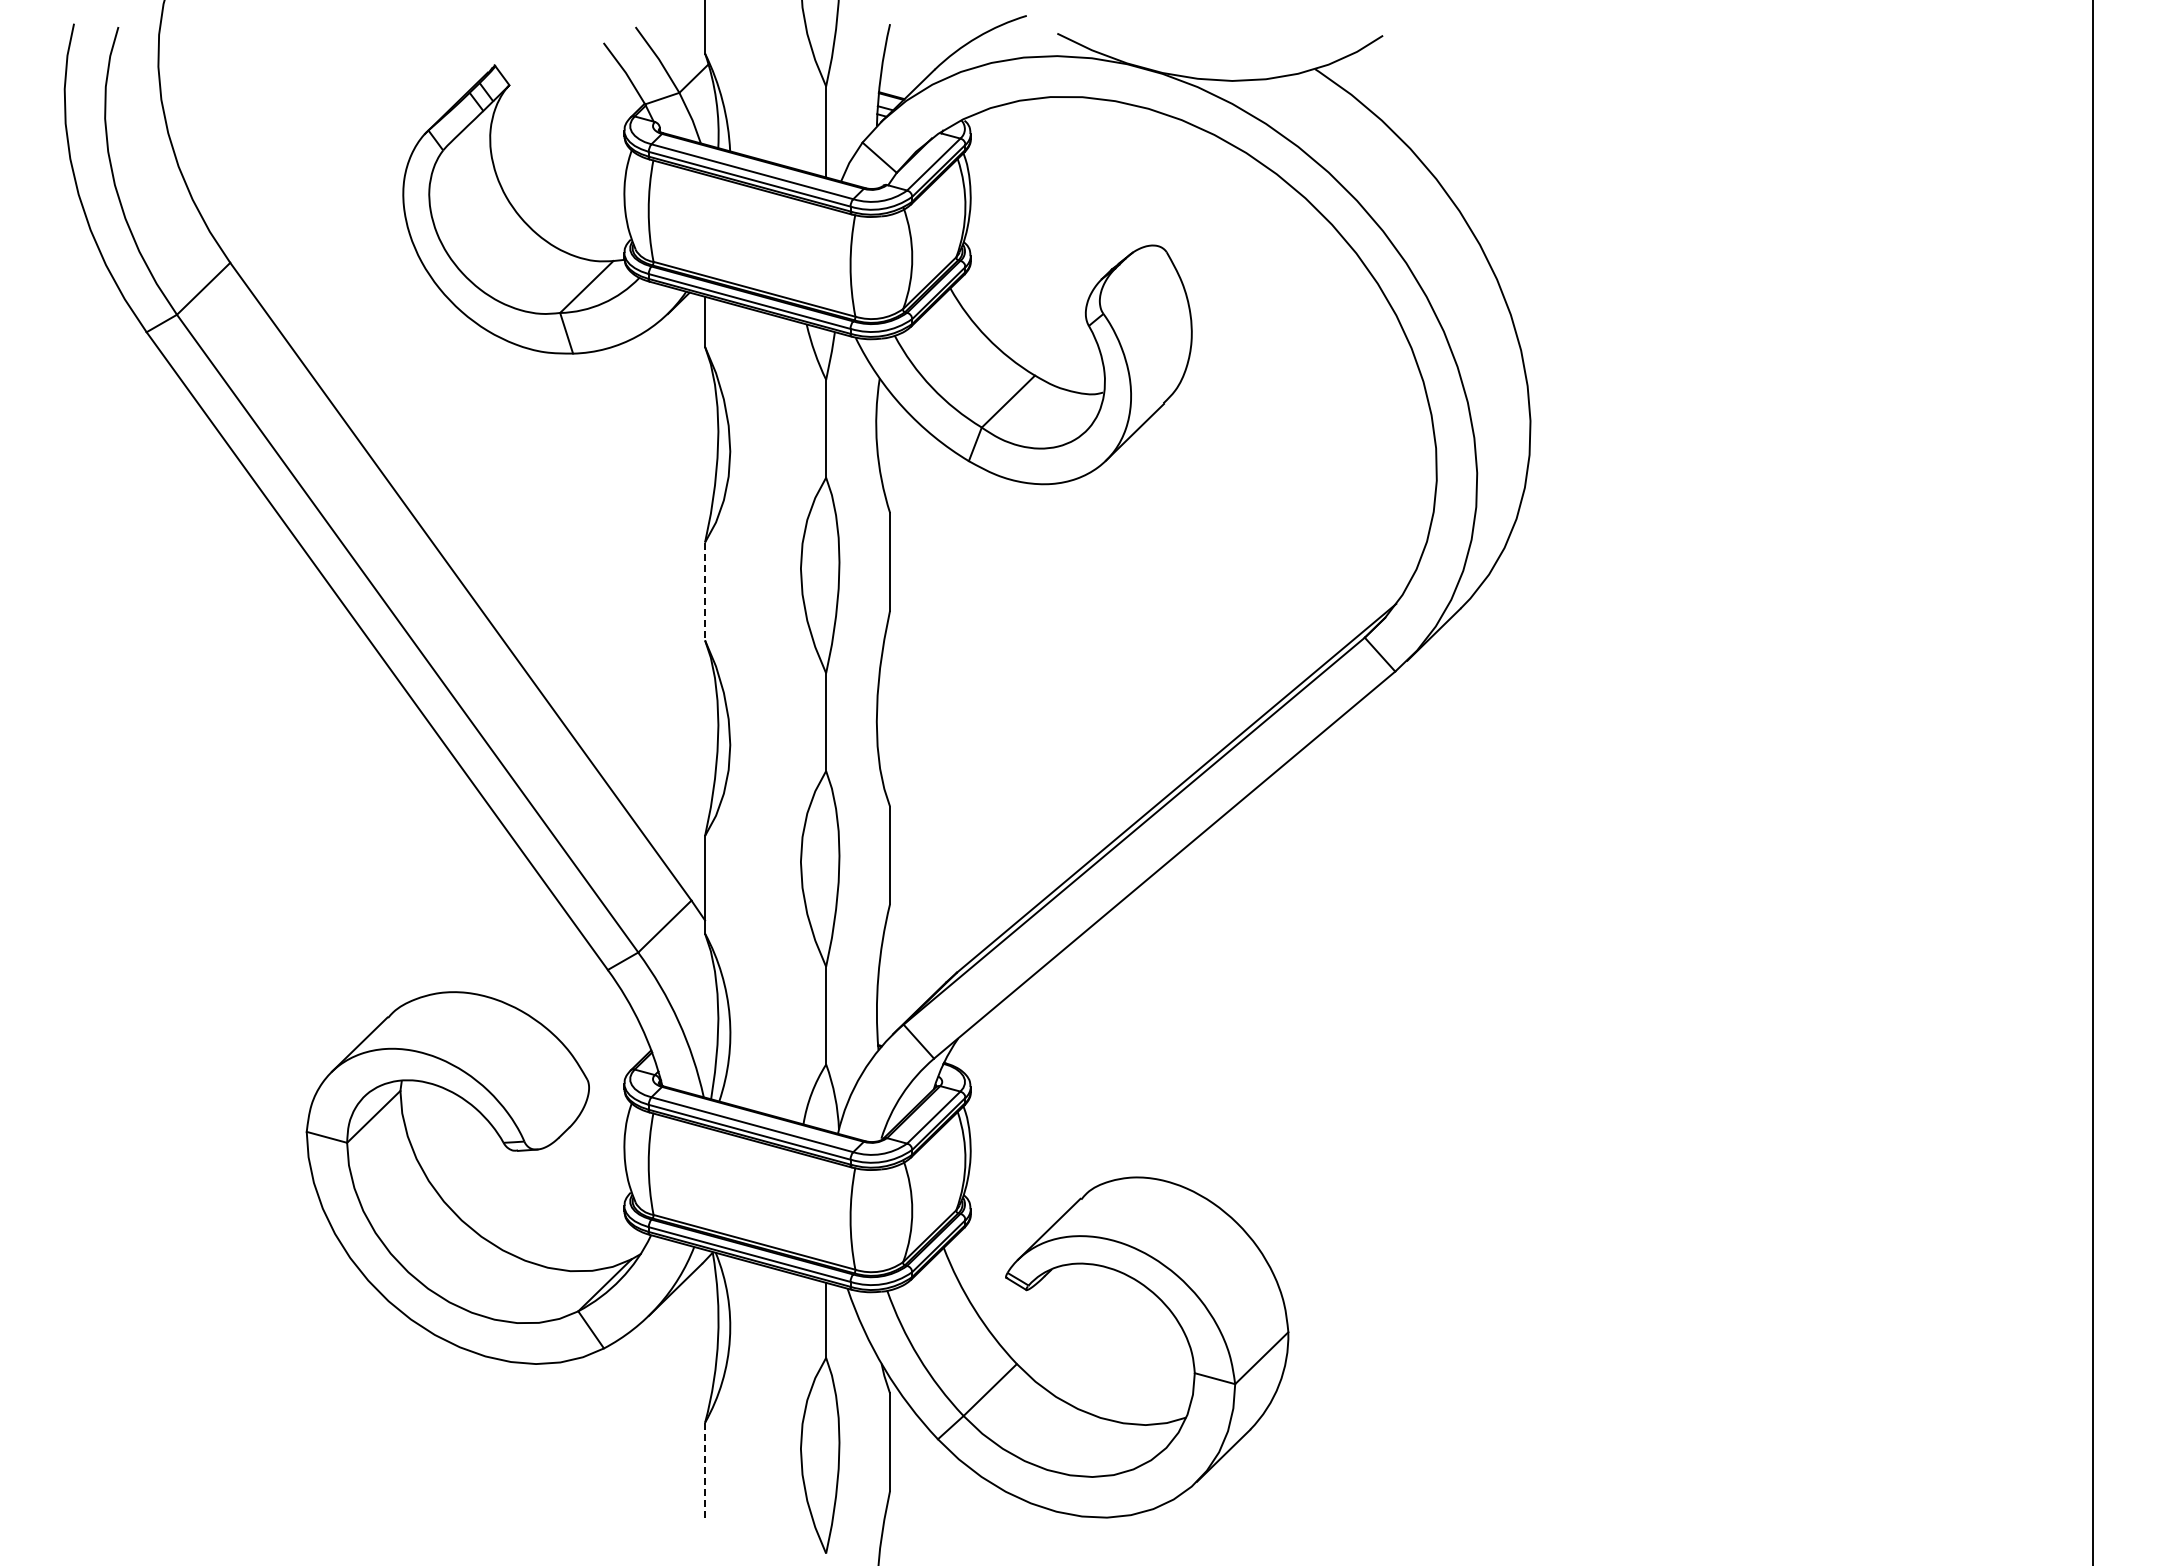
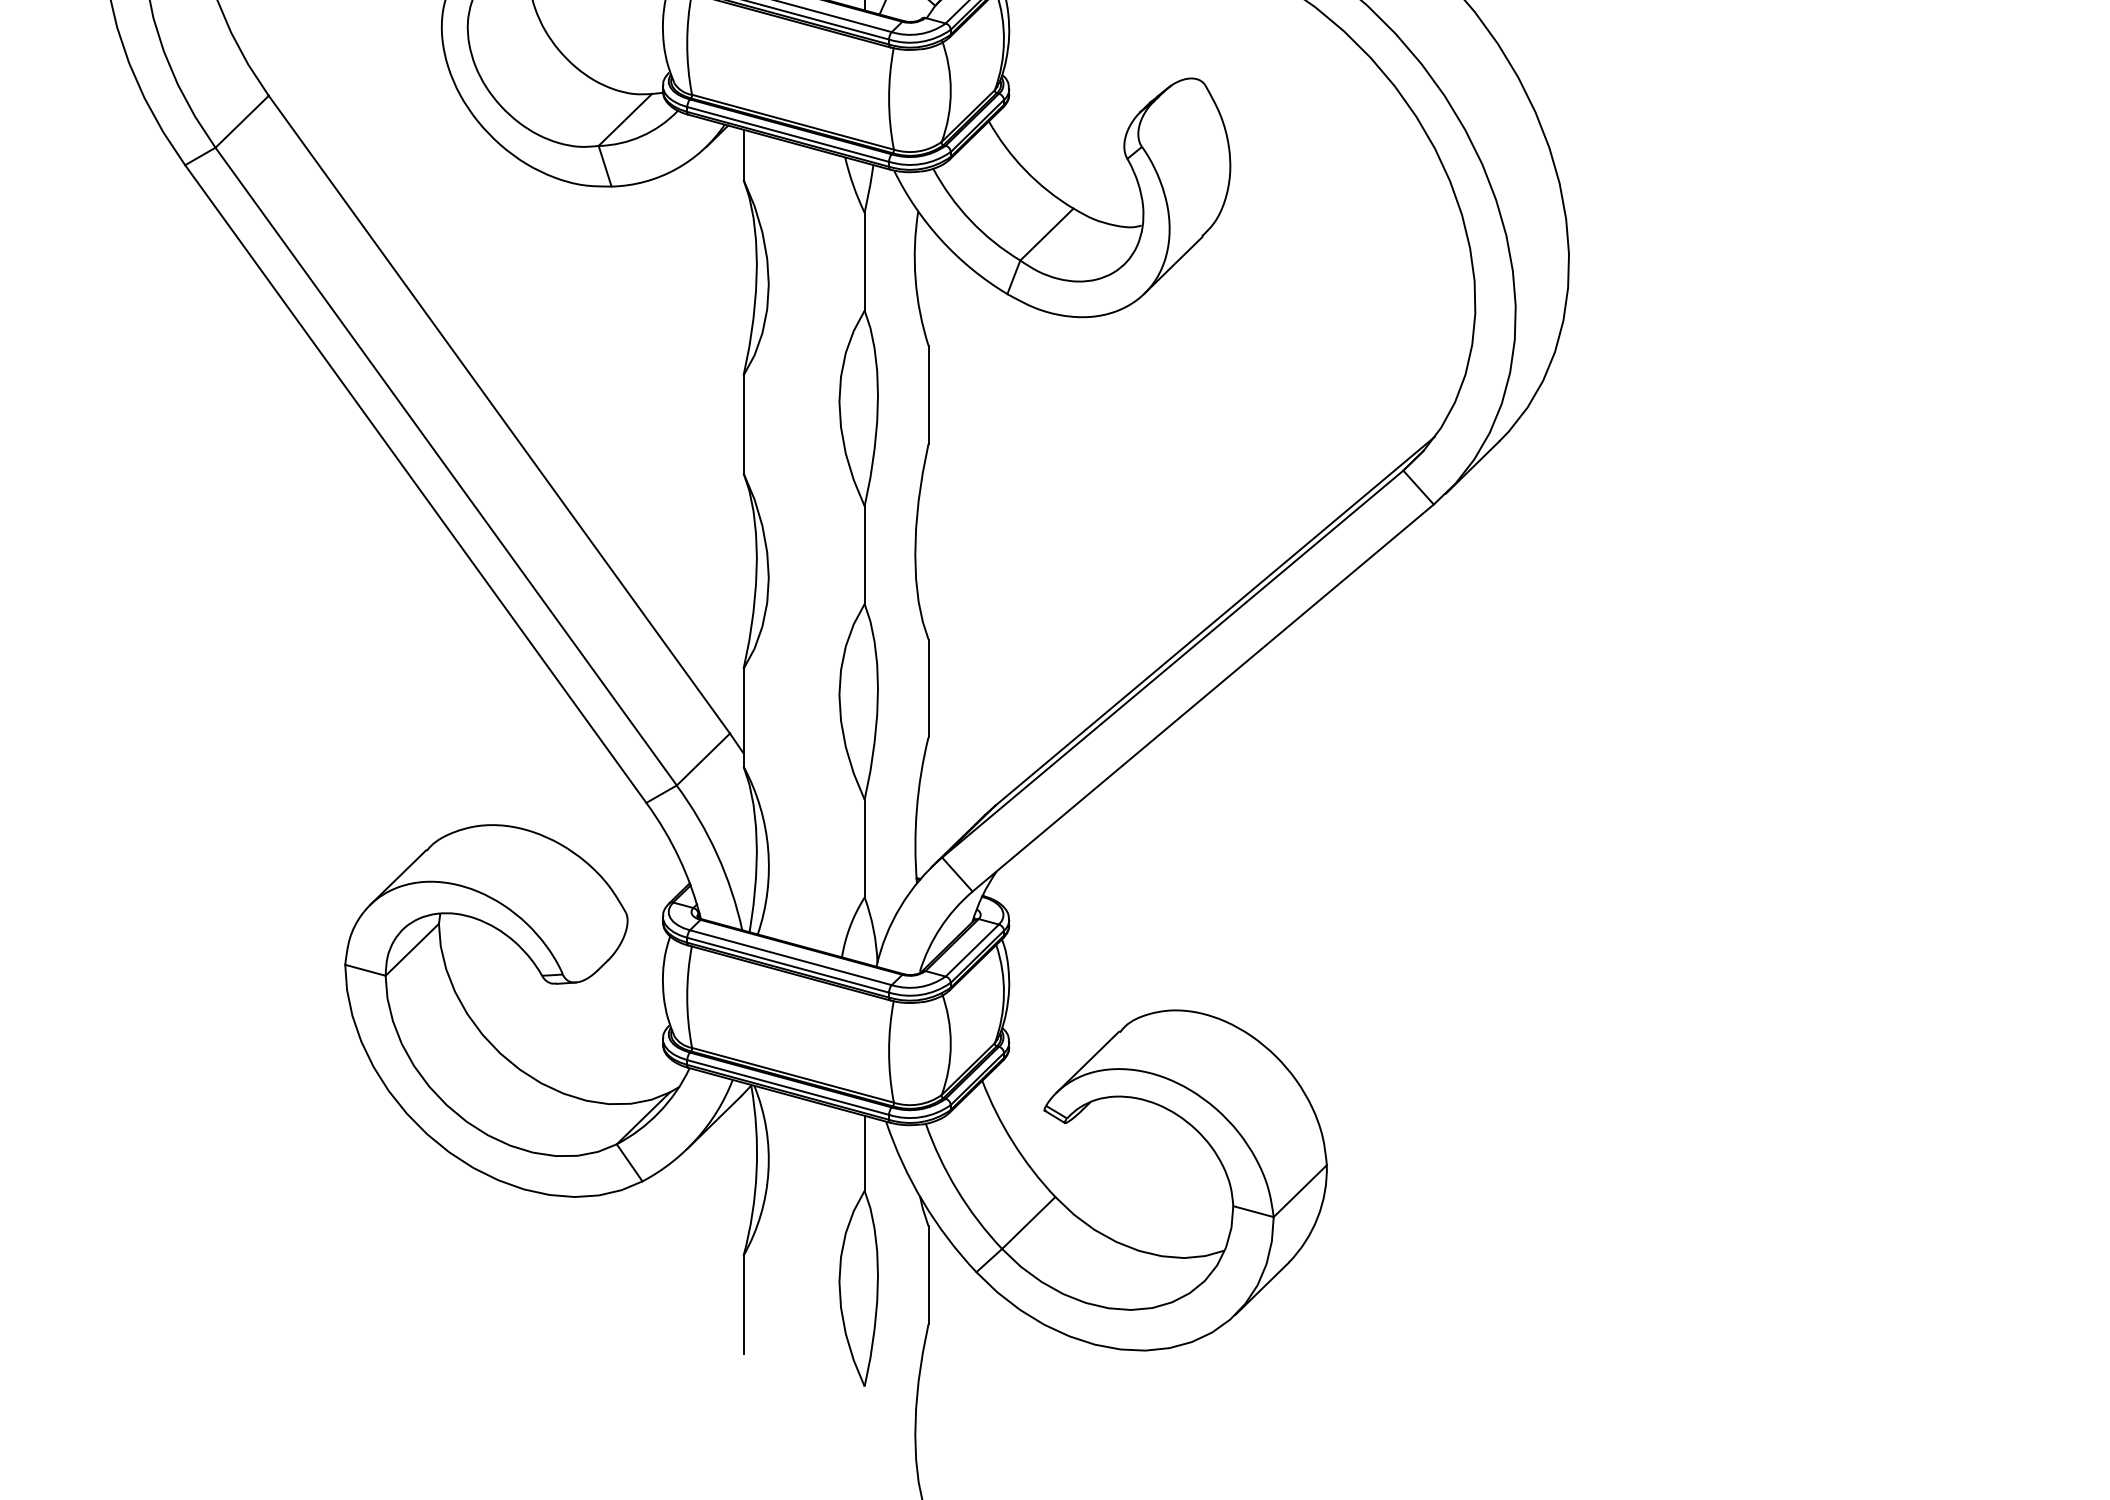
line: (705, 591) -> (744, 424), dashed -> solid
line: (705, 1471) -> (744, 1304), dashed -> solid

